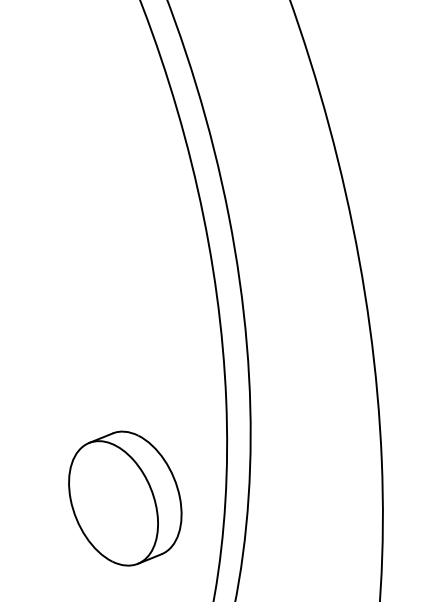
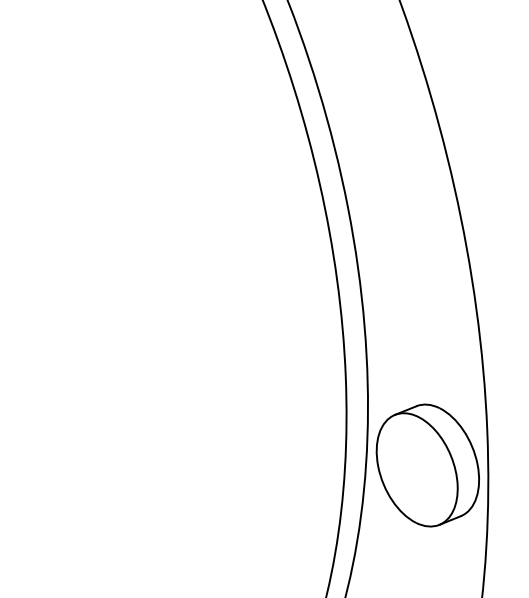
part: (124, 498) -> (427, 465), moved

